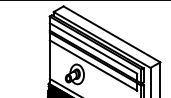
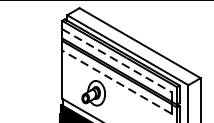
line: (93, 48) -> (117, 60), solid -> dashed
line: (93, 65) -> (117, 82), solid -> dashed

